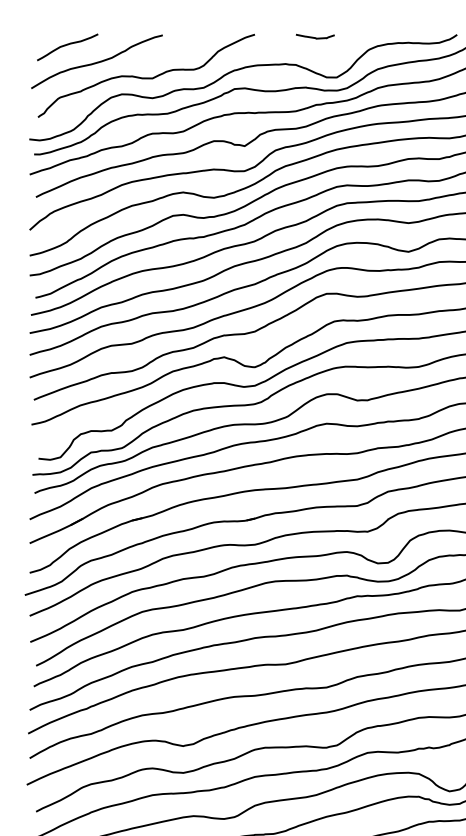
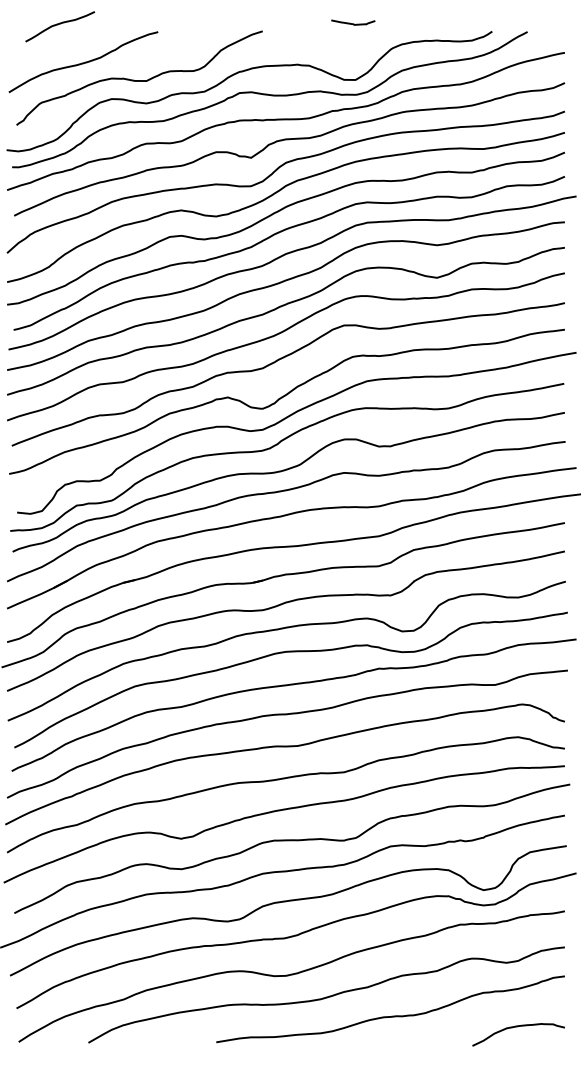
curve: (315, 37) -> (353, 23), moved
curve: (67, 45) -> (60, 24), moved

